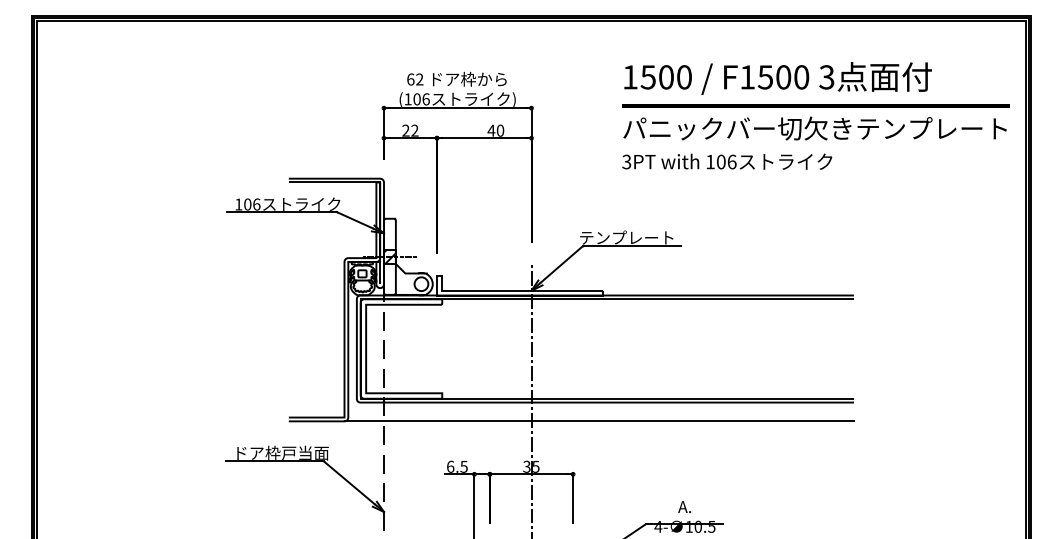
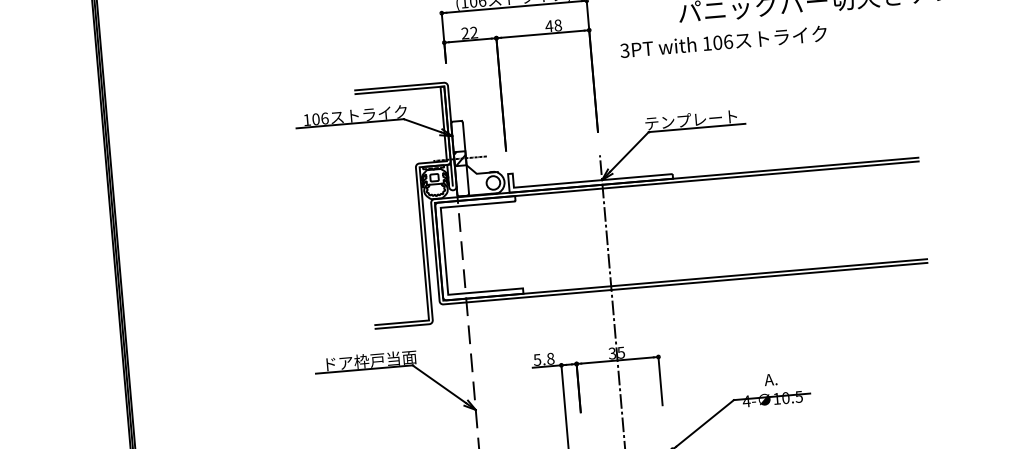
text: (500, 130) -> (558, 25), 40 -> 48
text: (727, 161) -> (723, 41), moved
line: (598, 421) -> (678, 302), removed
text: (456, 466) -> (543, 359), 6.5 -> 5.8

